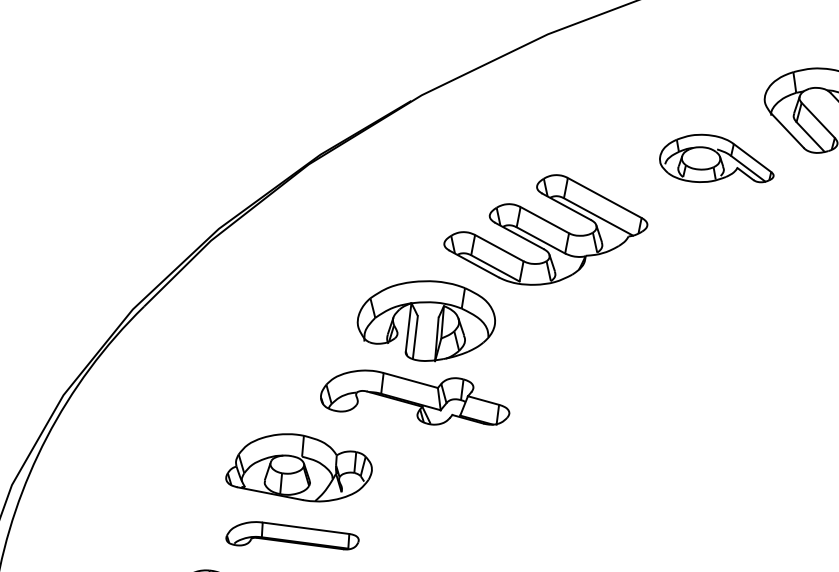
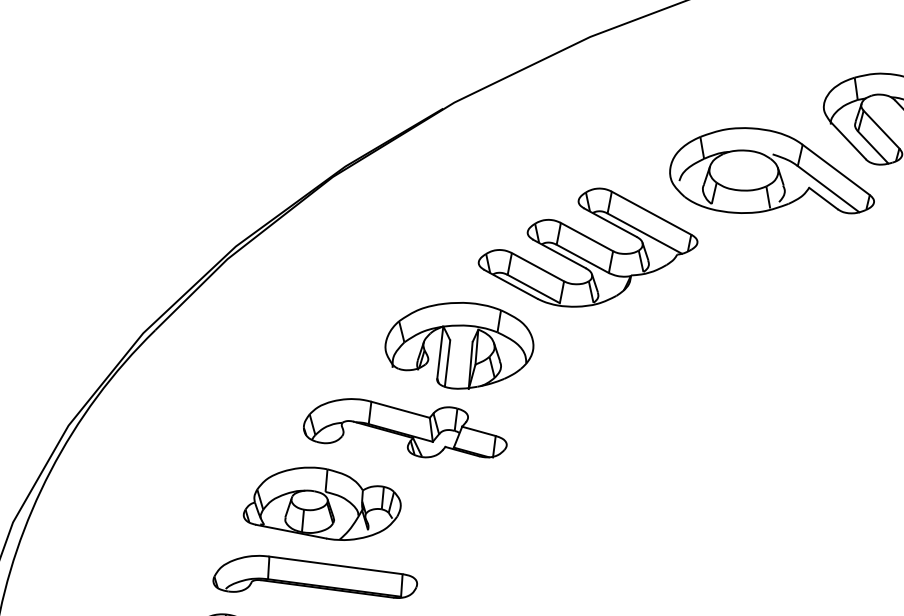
part: (716, 158) -> (771, 170), size x1.67
part: (415, 397) -> (405, 428), moved
part: (292, 535) -> (315, 576), size x1.43

